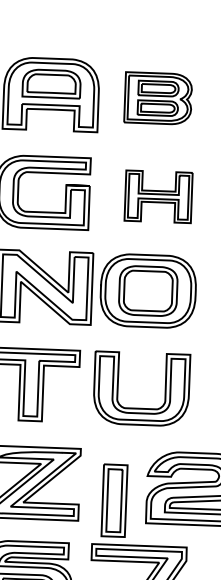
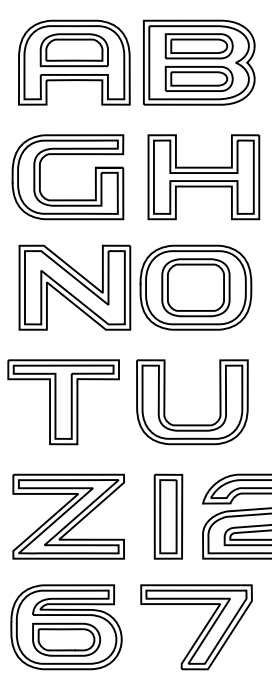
part: (158, 98) -> (199, 62), size x1.43
part: (158, 196) -> (203, 177), size x1.43
part: (114, 500) -> (168, 516), moved

